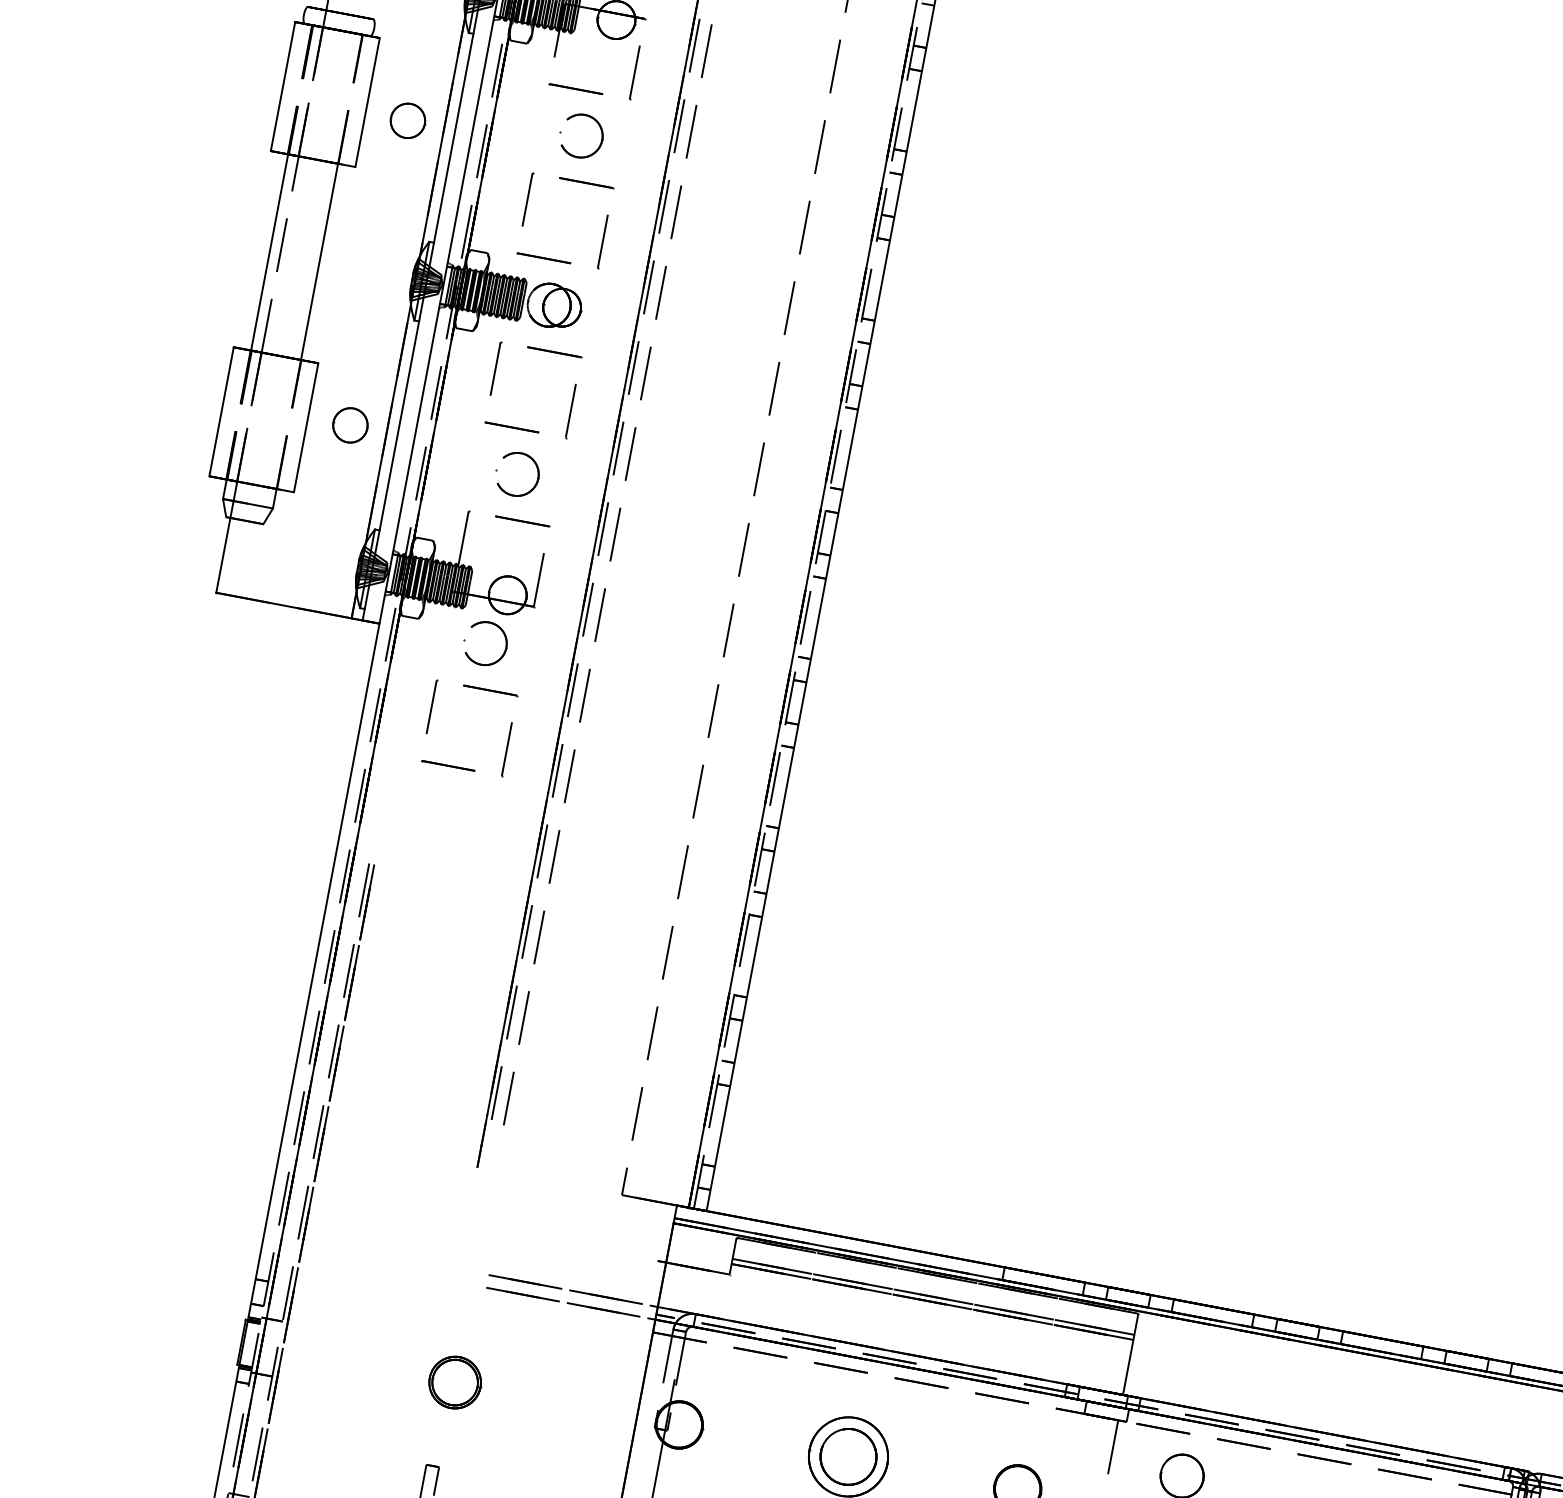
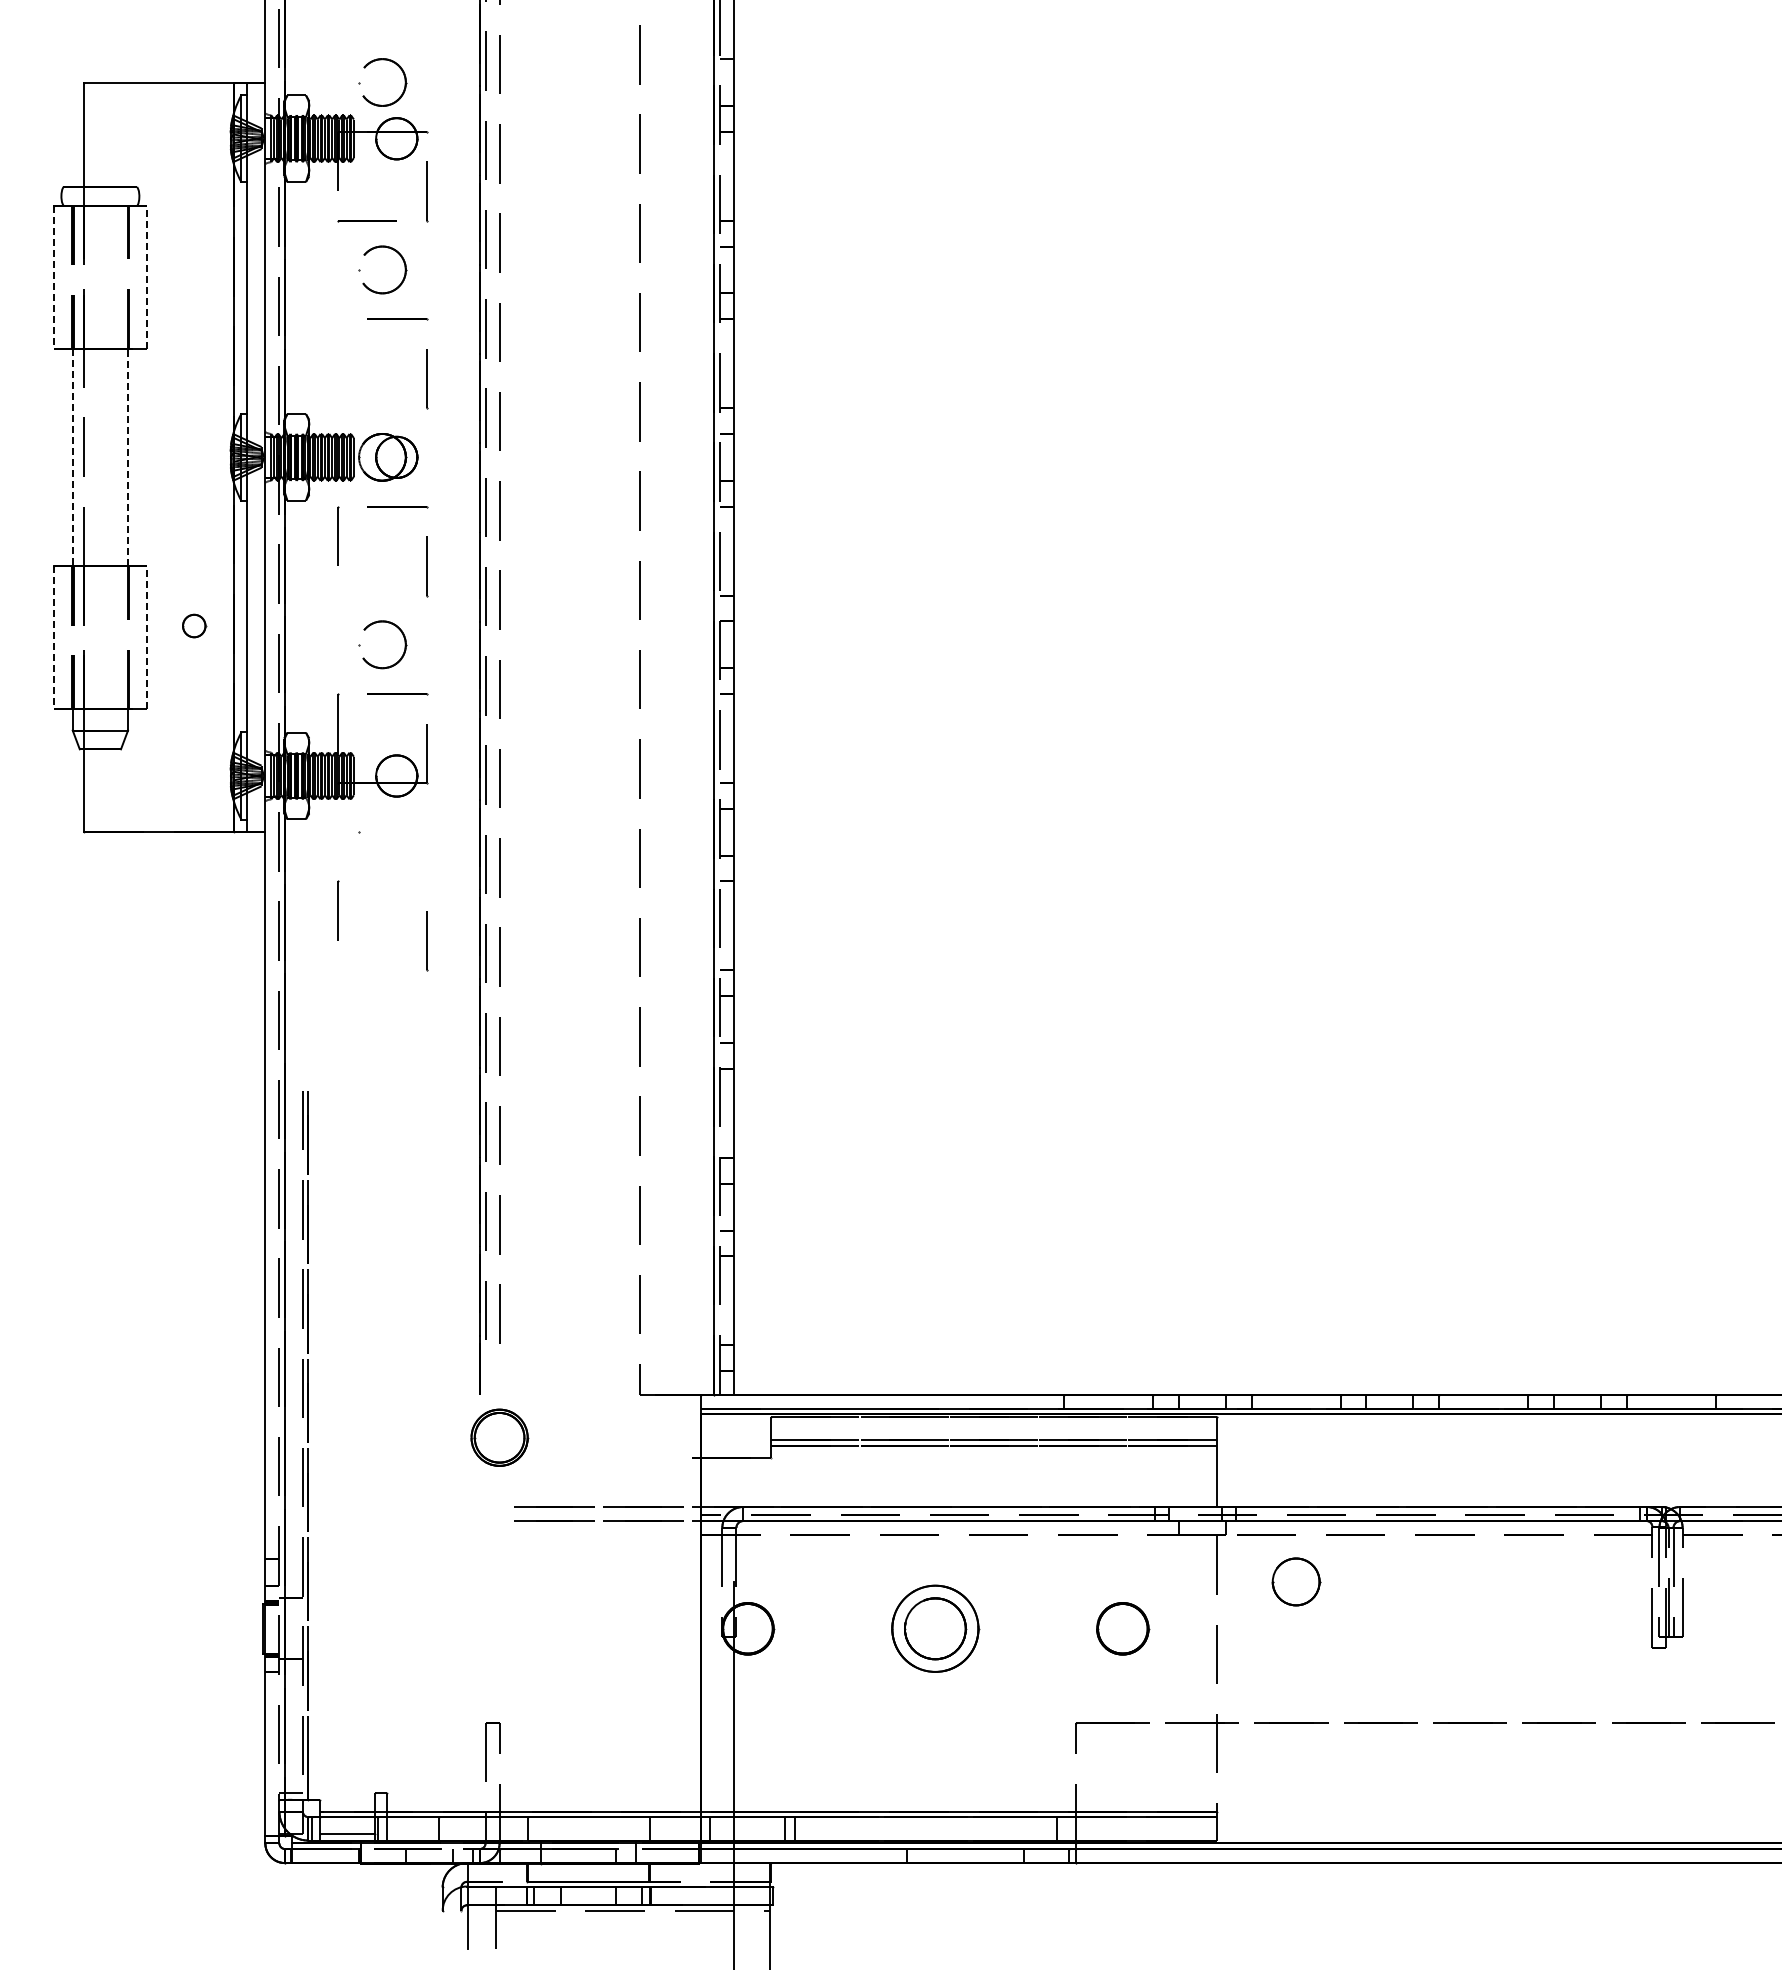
line: (282, 86) -> (53, 277), solid -> dashed
line: (367, 101) -> (147, 276), solid -> dashed
part: (408, 120) -> (194, 288), removed
line: (528, 199) -> (338, 348), removed
line: (269, 252) -> (72, 457), solid -> dashed
line: (543, 258) -> (366, 408), removed
line: (319, 262) -> (128, 457), solid -> dashed
line: (221, 412) -> (53, 638), solid -> dashed
part: (350, 424) -> (194, 625), size x0.6
line: (306, 427) -> (147, 637), solid -> dashed
line: (511, 428) -> (366, 596), removed
part: (505, 641) -> (403, 825), removed
line: (490, 690) -> (397, 881), removed
line: (447, 765) -> (366, 970), removed
part: (455, 1382) -> (499, 1437), moved

